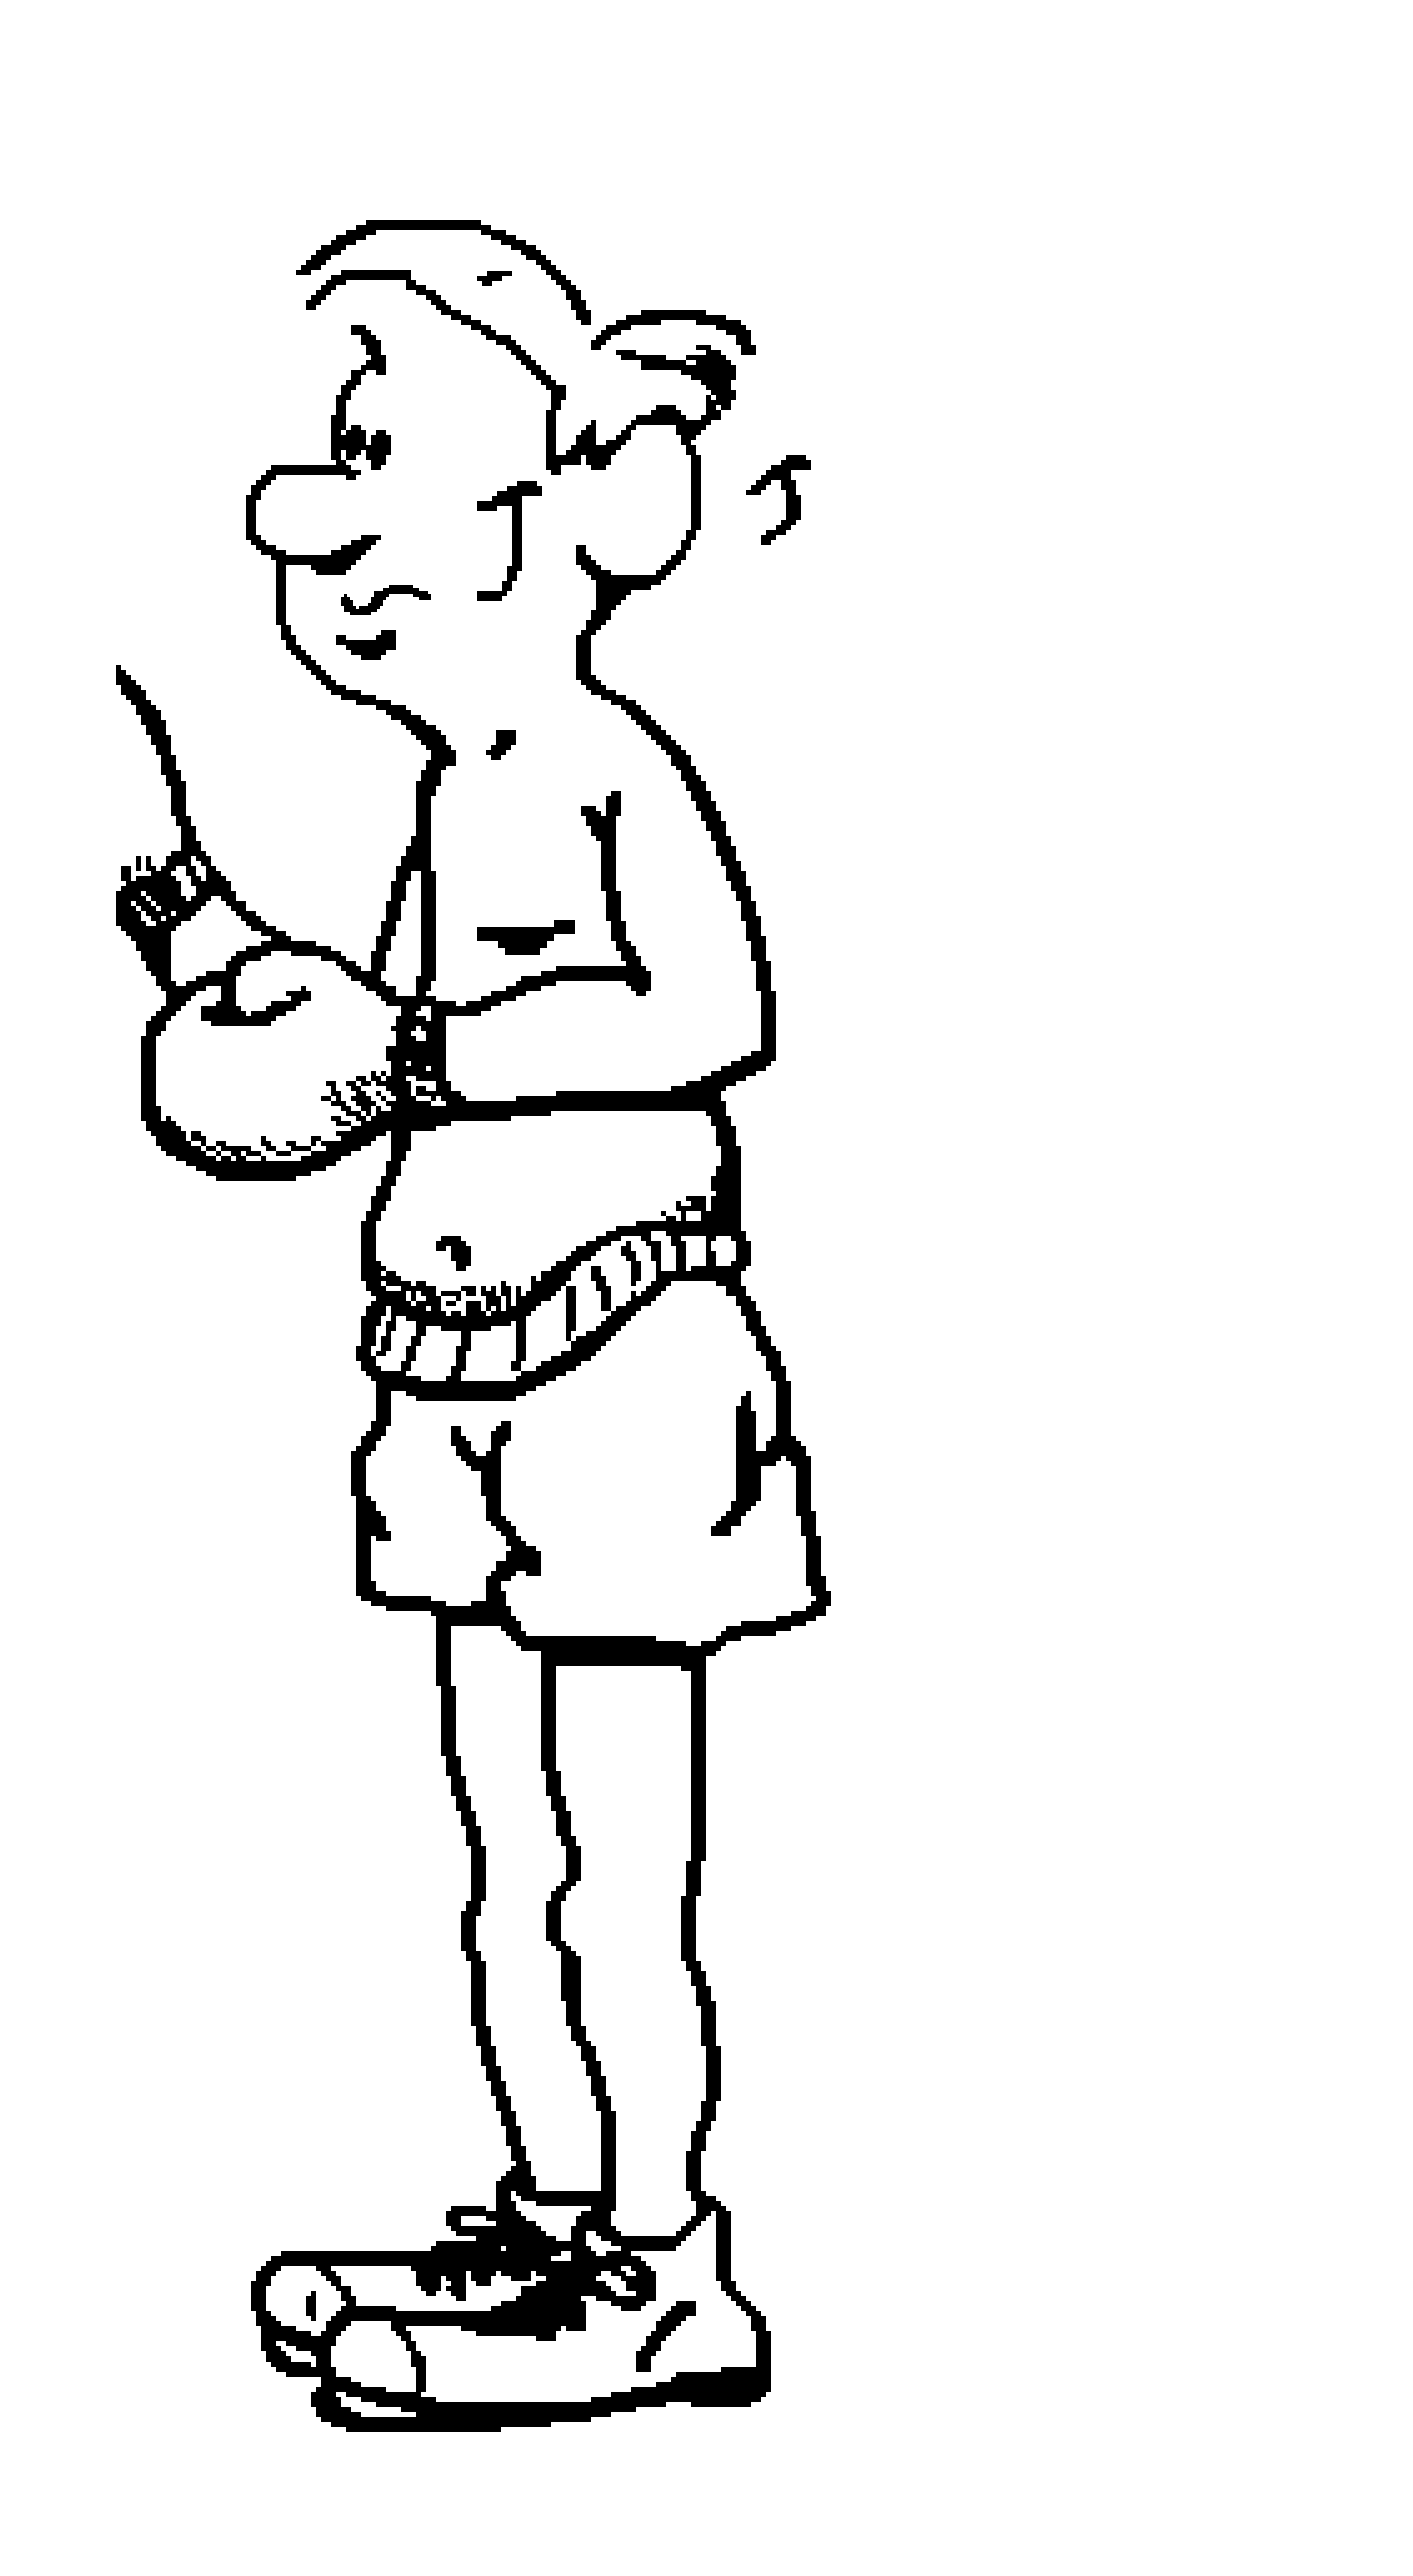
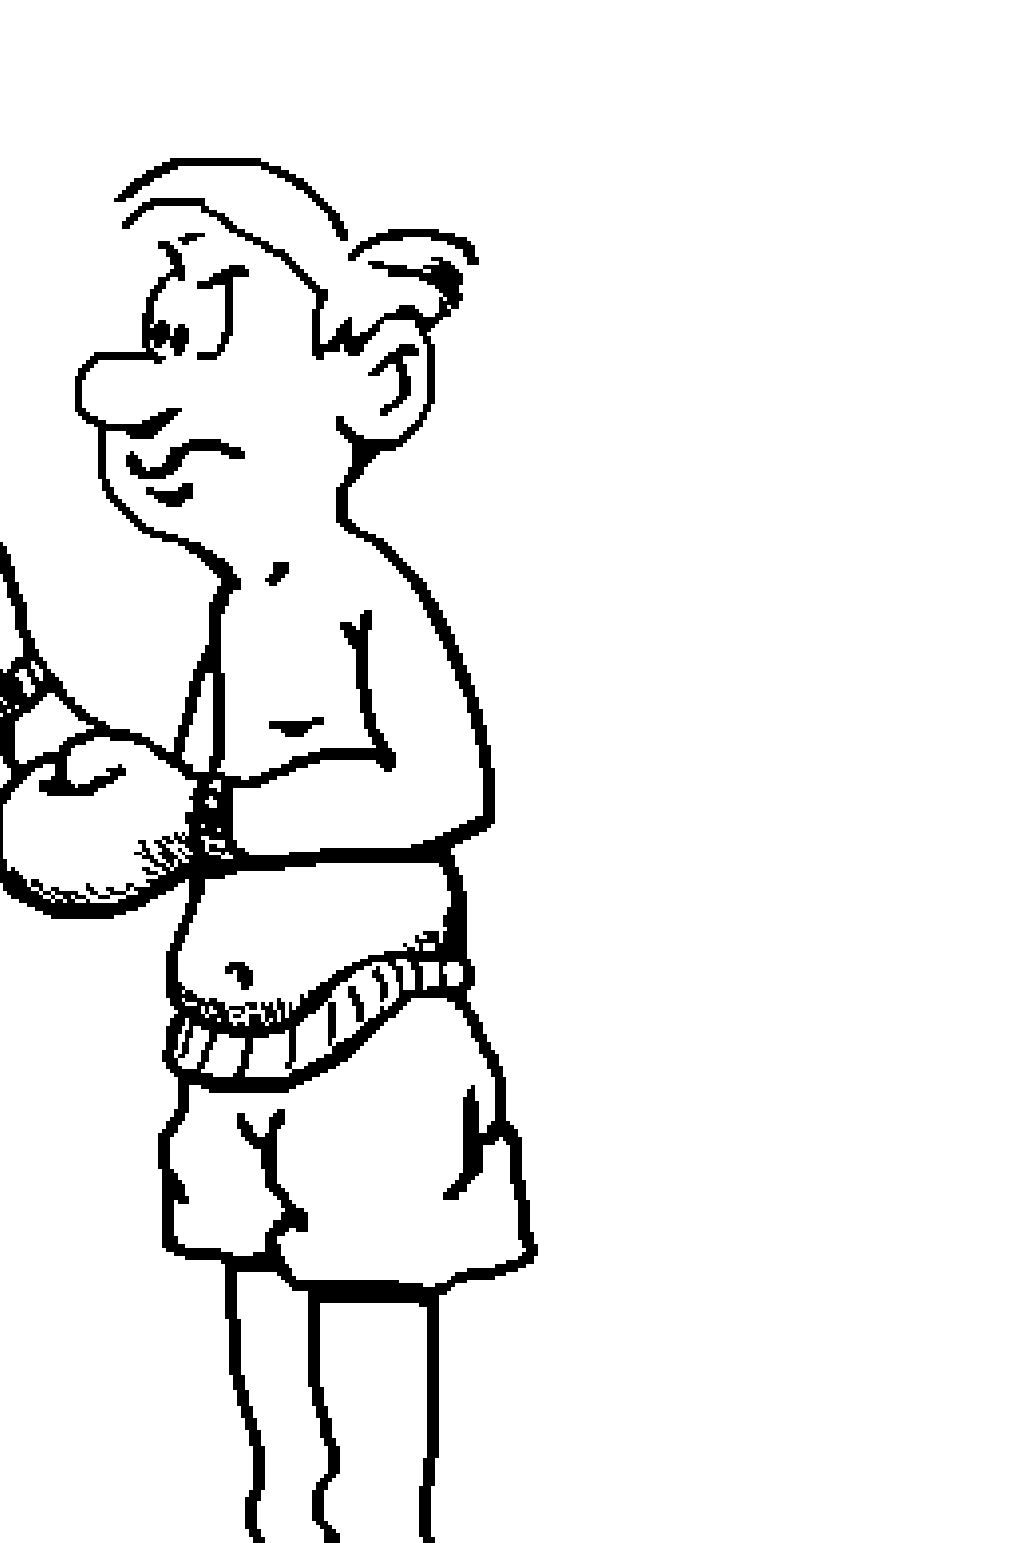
part: (494, 278) -> (191, 239), moved
part: (786, 499) -> (399, 379), moved
part: (509, 540) -> (223, 311), moved
part: (385, 599) -> (185, 458), size x1.67
part: (525, 938) -> (296, 726), size x0.71

